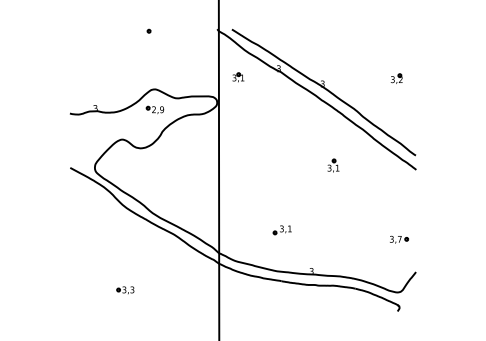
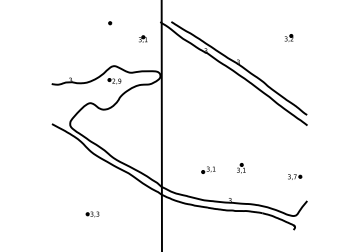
part: (237, 76) -> (142, 38), moved
part: (396, 77) -> (288, 37), moved
part: (333, 165) -> (241, 168), moved

